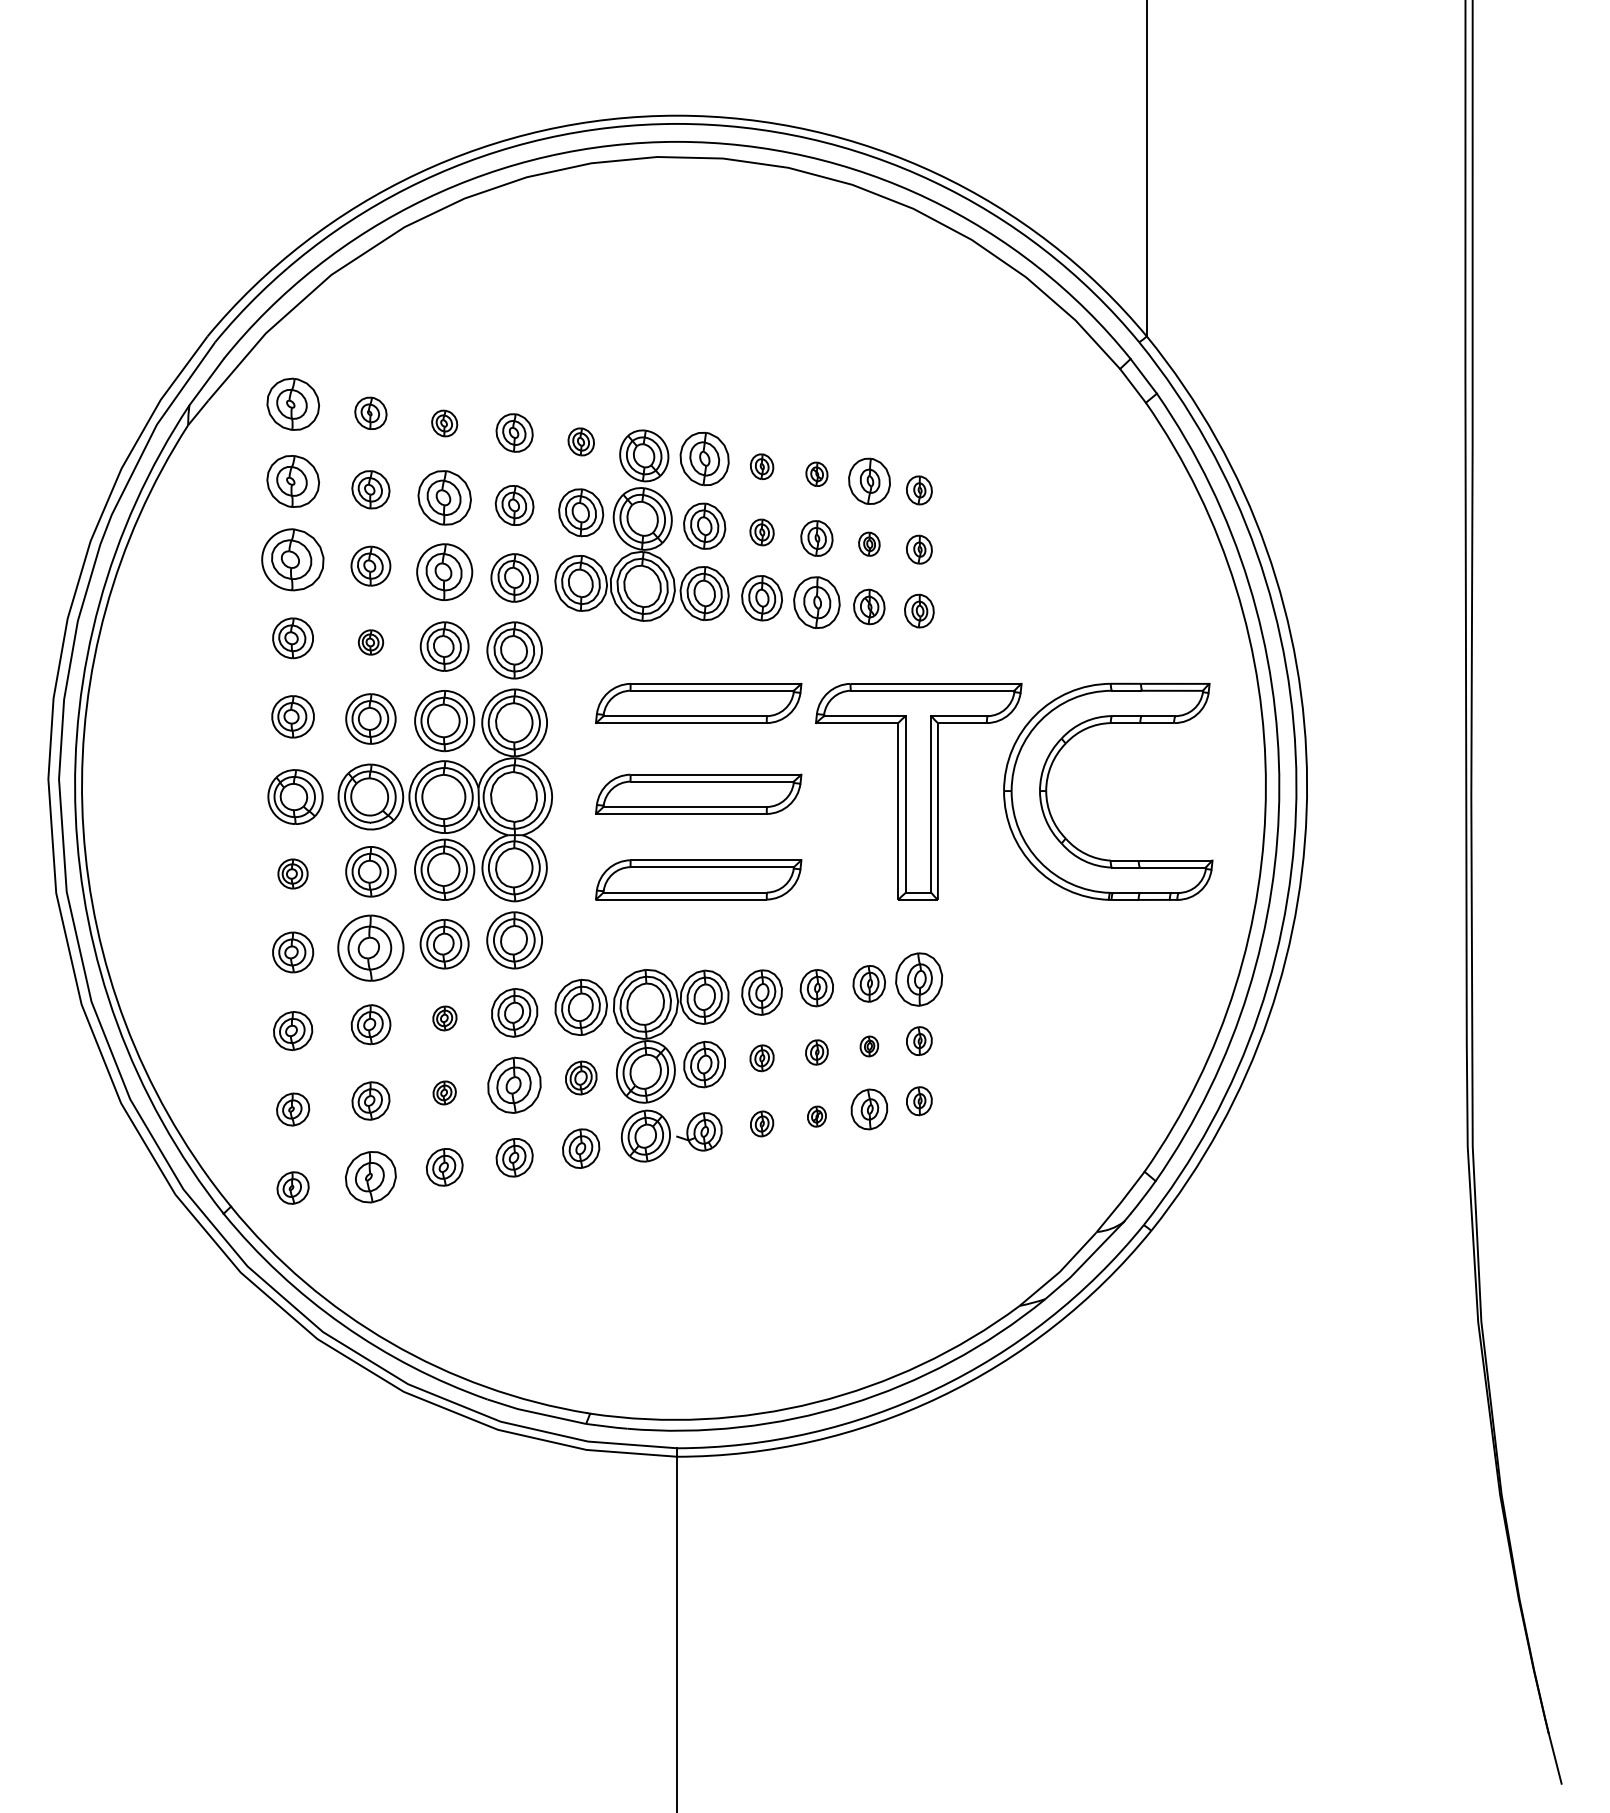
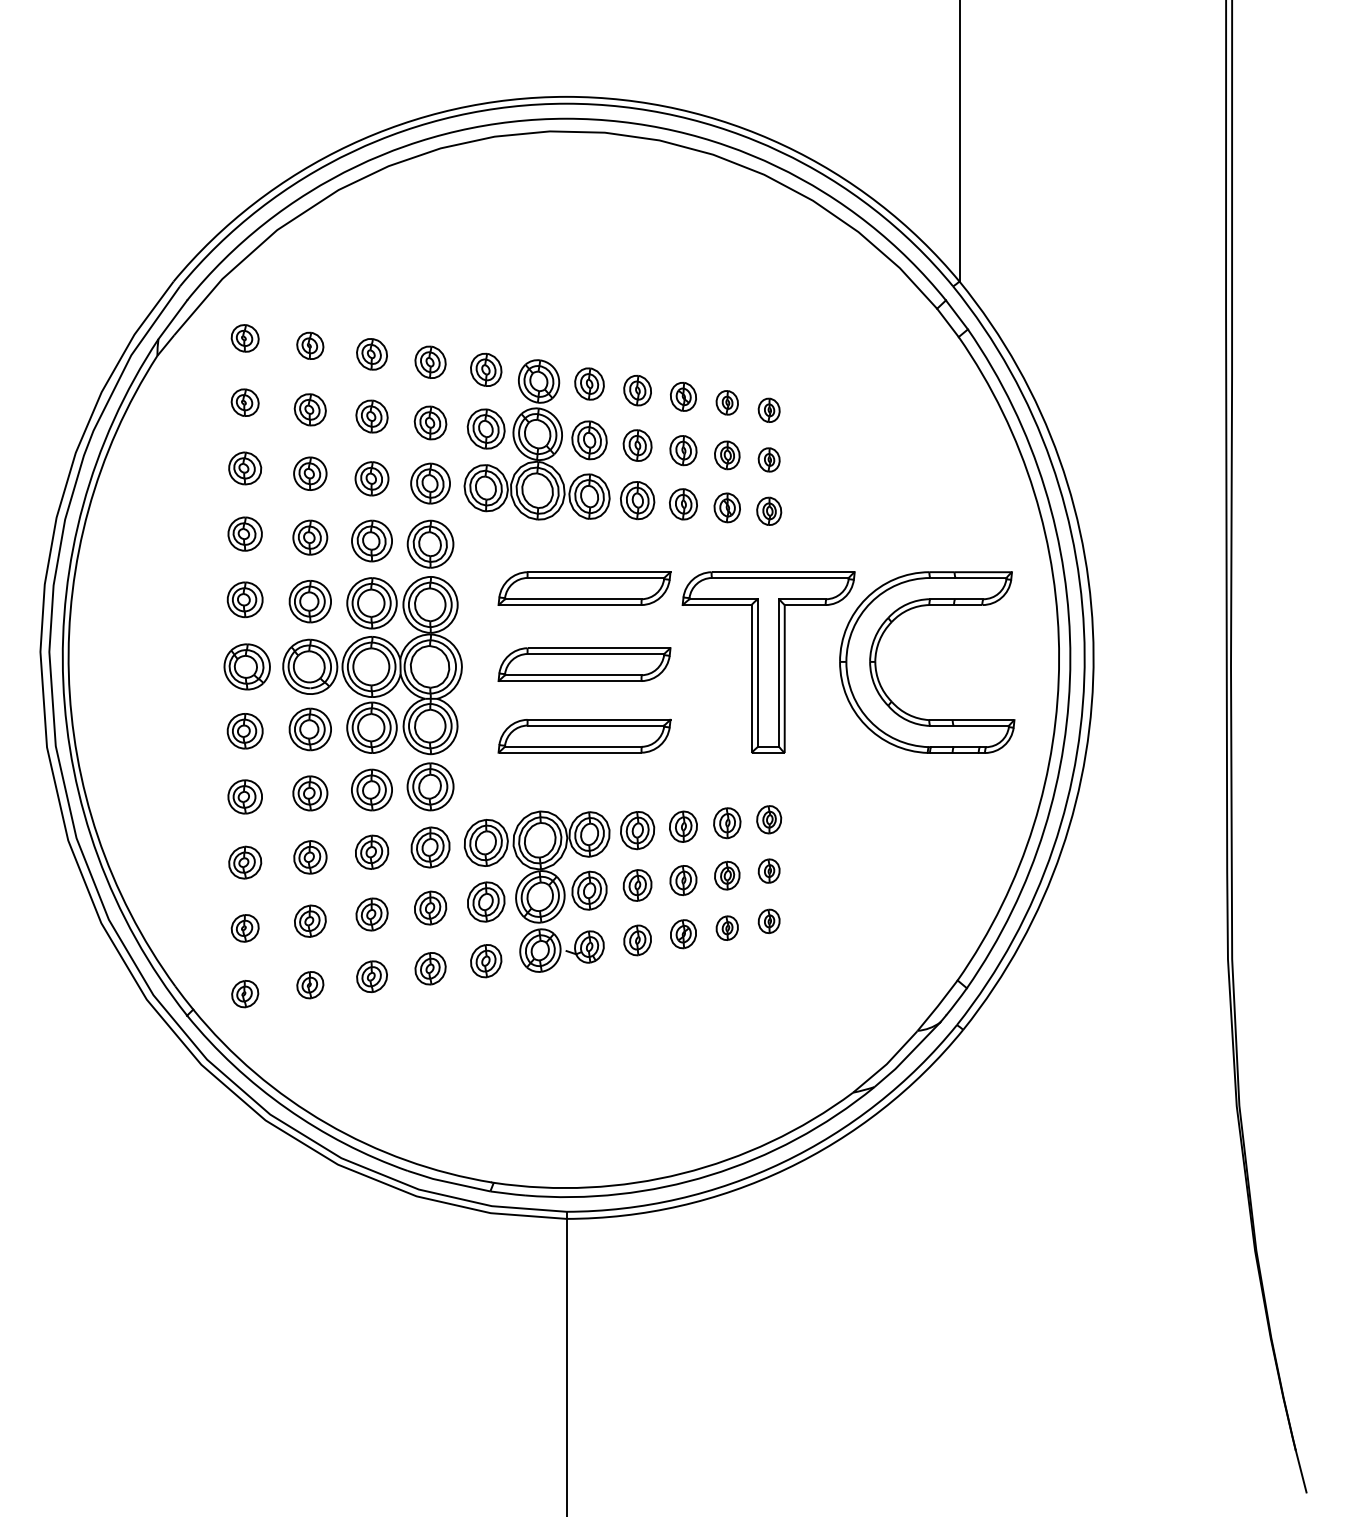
part: (292, 404) -> (244, 338), size x0.62
part: (444, 423) -> (371, 354), size x1.43
part: (581, 441) -> (486, 369), size x1.43
part: (704, 458) -> (589, 383), size x0.71
part: (761, 466) -> (637, 390), size x1.43
part: (816, 473) -> (683, 396), size x1.43
part: (292, 481) -> (244, 402), size x0.62
part: (868, 481) -> (726, 402), size x0.62
part: (444, 497) -> (371, 416), size x0.71
part: (761, 532) -> (637, 445), size x1.43
part: (869, 544) -> (727, 455), size x1.43
part: (293, 559) -> (245, 468), size x0.62
part: (444, 571) -> (371, 478), size x0.71
part: (816, 602) -> (683, 504), size x0.71
part: (371, 642) -> (310, 537), size x1.67
part: (292, 874) -> (244, 731), size x1.43
part: (371, 948) -> (310, 793), size x0.62
part: (919, 979) -> (769, 819), size x0.62
part: (445, 1017) -> (372, 851), size x1.67
part: (869, 1046) -> (727, 875), size x1.67
part: (816, 1052) -> (683, 880), size x1.43
part: (761, 1058) -> (637, 885), size x1.43
part: (581, 1077) -> (486, 901), size x1.43
part: (514, 1084) -> (430, 907), size x0.71
part: (444, 1092) -> (371, 914), size x1.67
part: (868, 1108) -> (726, 927), size x0.71
part: (816, 1116) -> (683, 934), size x1.67
part: (761, 1124) -> (637, 940), size x1.43
part: (371, 1177) -> (310, 985), size x0.62

